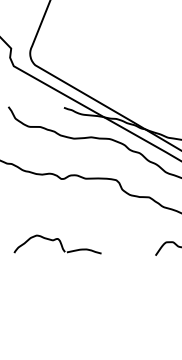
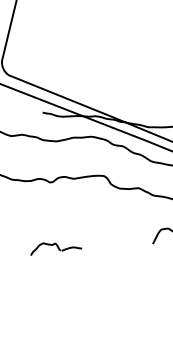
part: (57, 244) -> (55, 247), size x0.6

